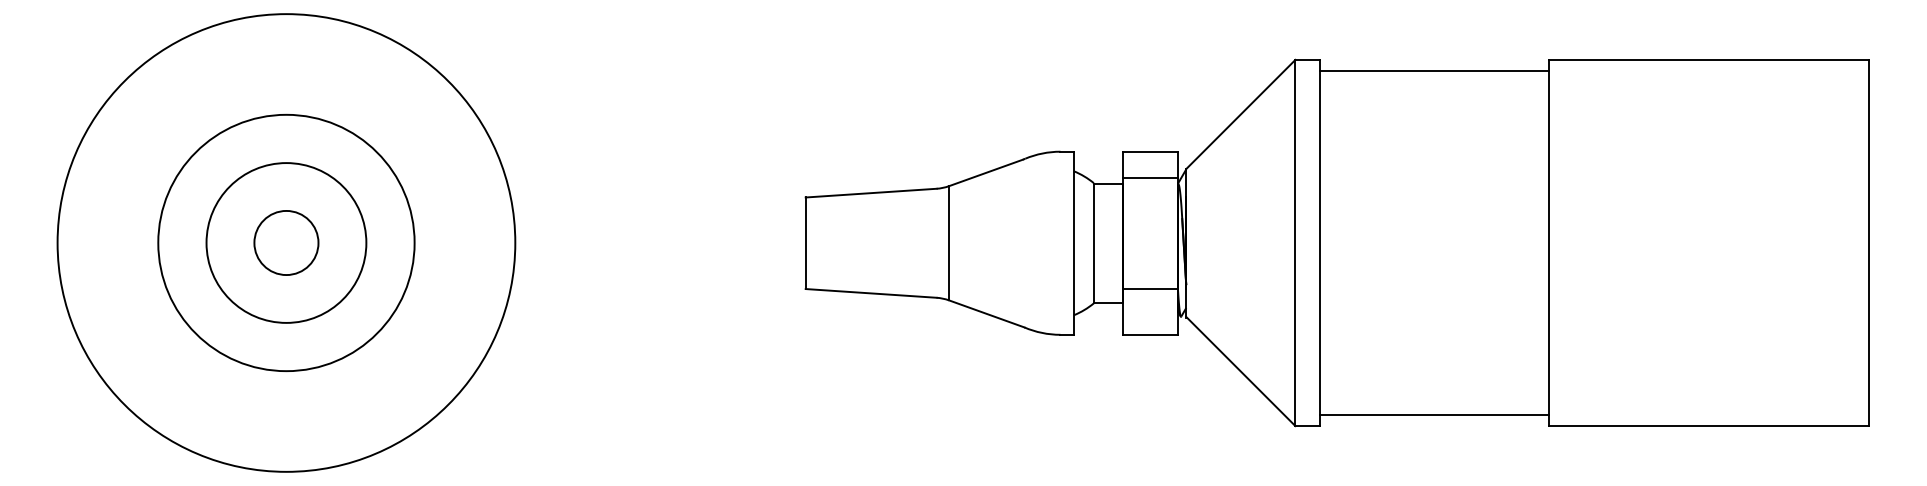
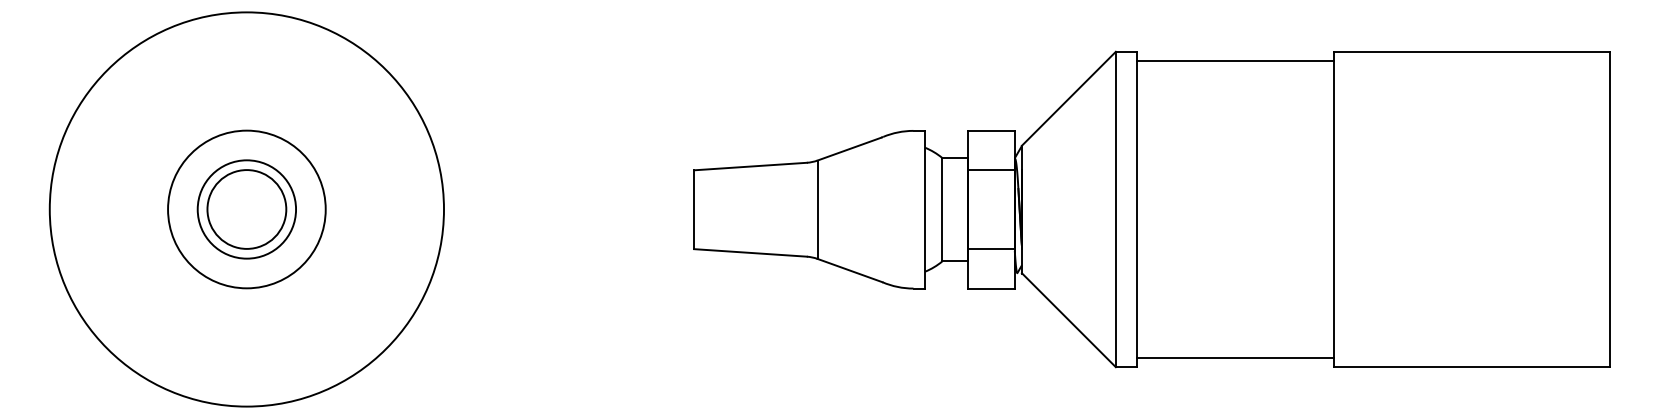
line: (1149, 177) -> (990, 170), moved
circle: (285, 243) -> (246, 209), size x0.71
circle: (285, 243) -> (246, 209), size x0.71
circle: (285, 243) -> (246, 209), size x1.43

